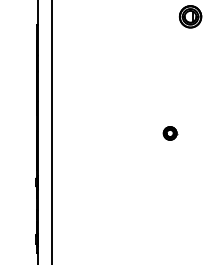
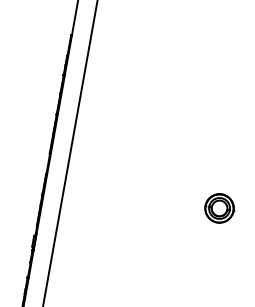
part: (170, 133) -> (220, 208), size x1.67

